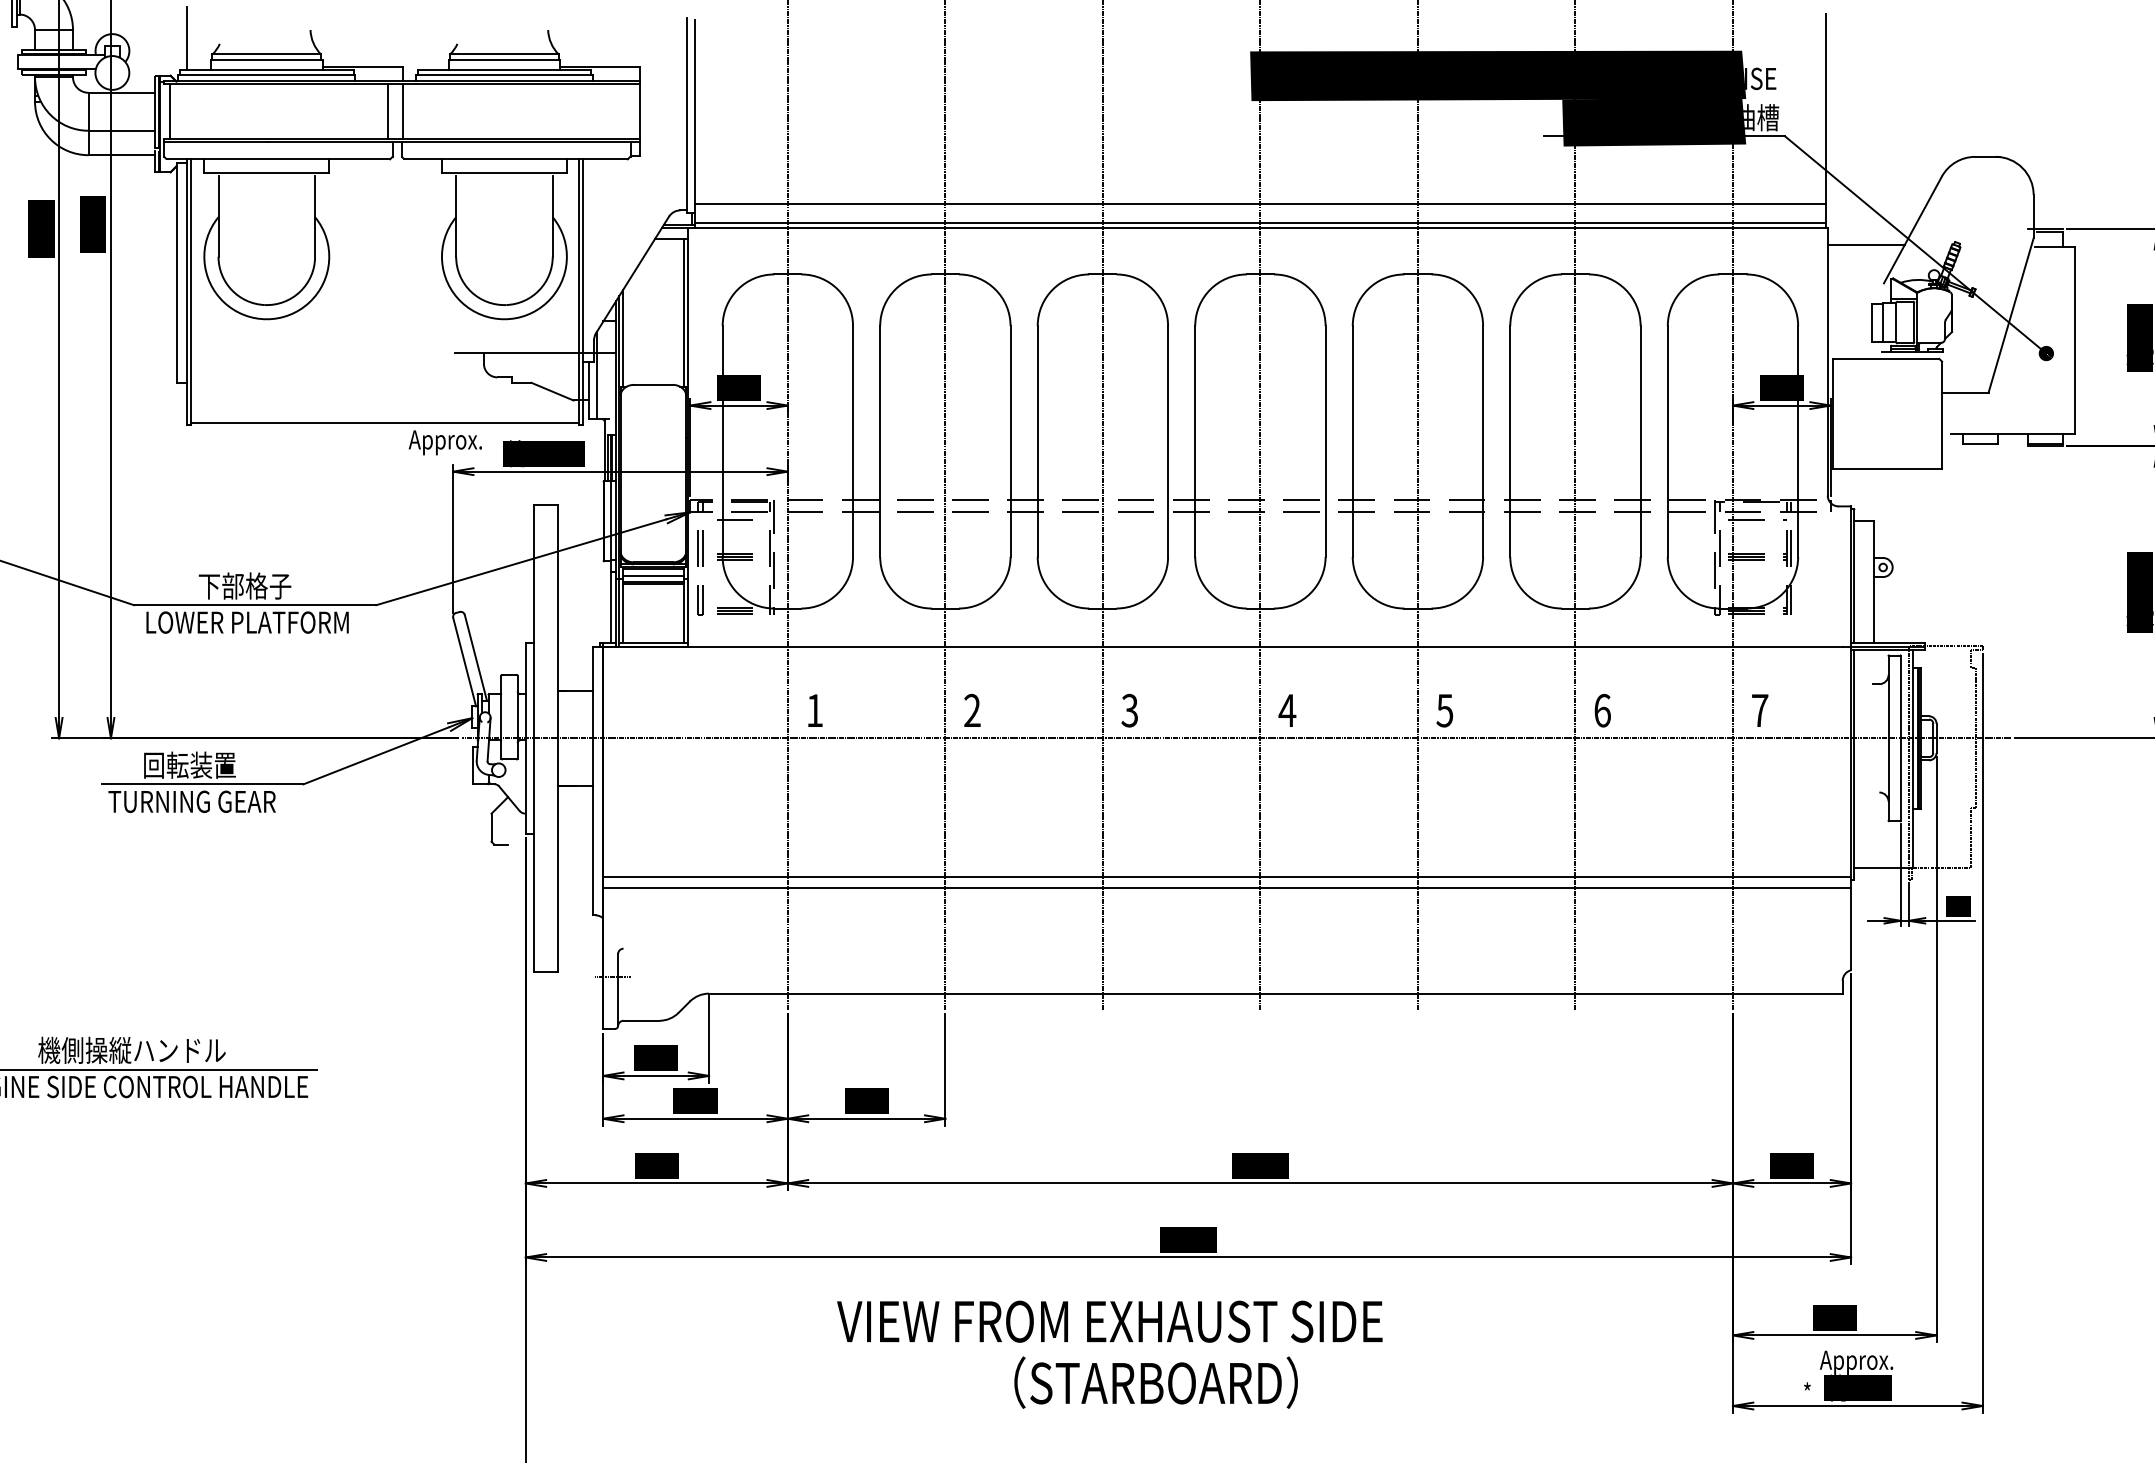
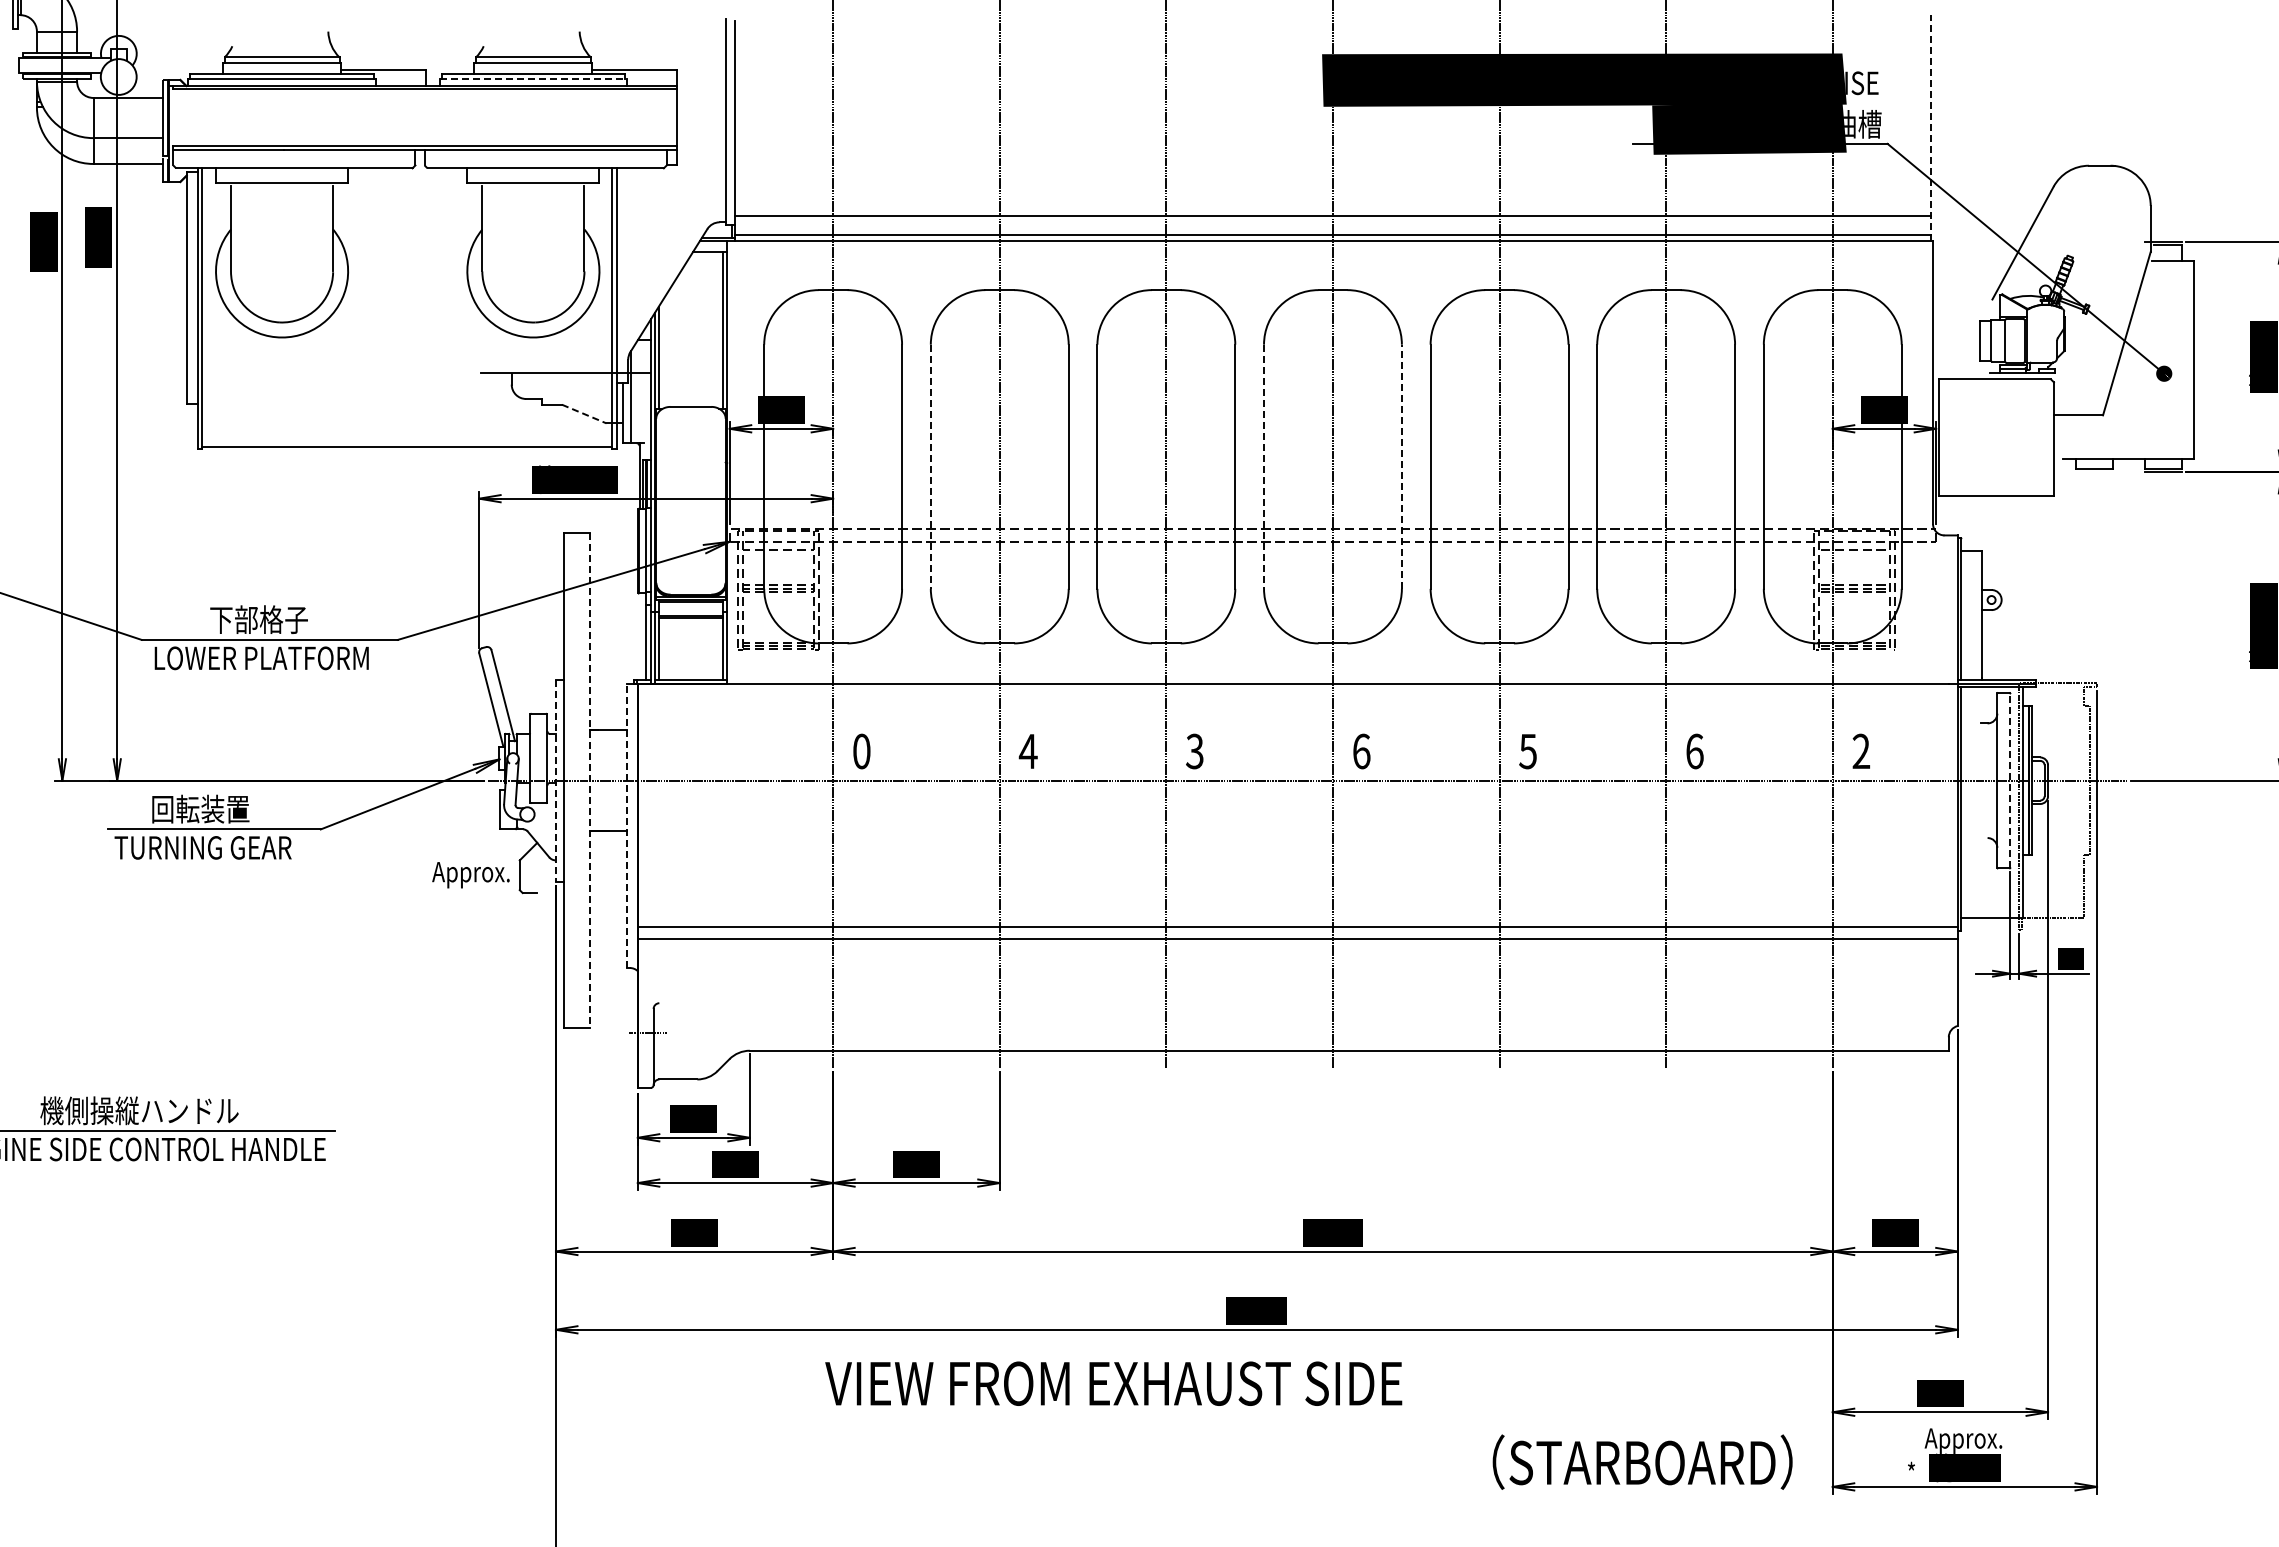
line: (186, 38) -> (197, 40), removed
line: (504, 75) -> (533, 79), solid -> dashed
line: (169, 111) -> (179, 117), removed
line: (388, 111) -> (410, 117), removed
line: (402, 111) -> (425, 117), removed
line: (1825, 120) -> (1930, 127), solid -> dashed
line: (1866, 244) -> (1973, 258), removed
line: (552, 392) -> (584, 414), solid -> dashed
line: (1325, 441) -> (1401, 466), solid -> dashed
line: (879, 442) -> (930, 467), solid -> dashed
line: (1195, 442) -> (1264, 467), solid -> dashed
text: (444, 443) -> (470, 875), moved
line: (652, 576) -> (690, 609), removed
text: (971, 709) -> (1027, 750), 2 -> 4
text: (1760, 709) -> (1861, 750), 7 -> 2
text: (814, 710) -> (861, 751), 1 -> 0
text: (1287, 710) -> (1361, 751), 4 -> 6
line: (1901, 738) -> (2010, 780), solid -> dashed
line: (525, 739) -> (555, 781), solid -> dashed
line: (557, 739) -> (589, 781), solid -> dashed
line: (592, 780) -> (626, 825), solid -> dashed
text: (1109, 1321) -> (1113, 1383), moved
text: (1155, 1382) -> (1642, 1461), moved

